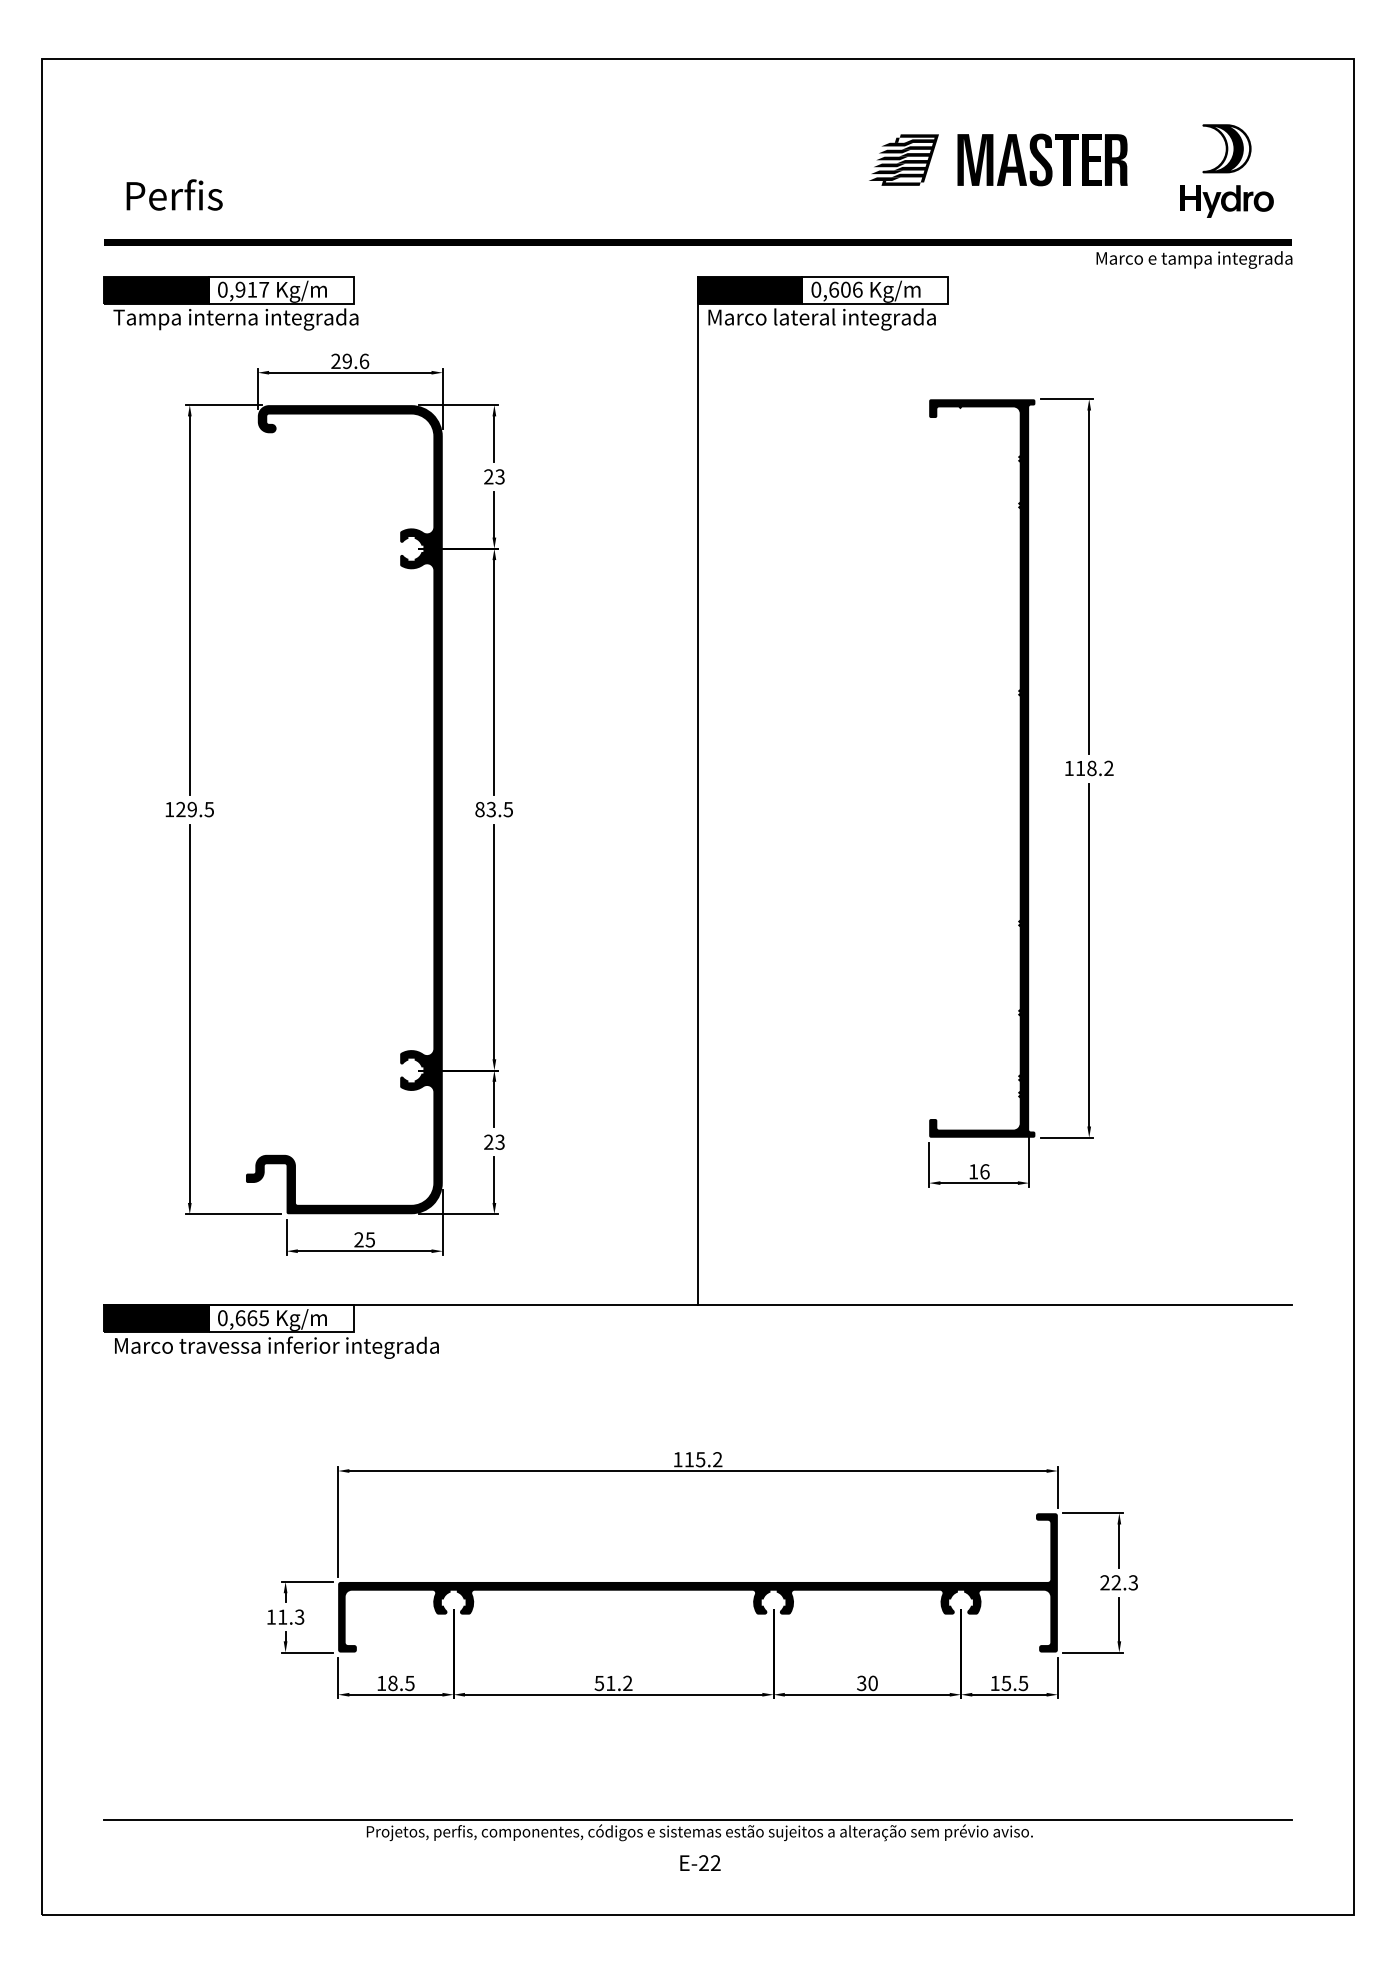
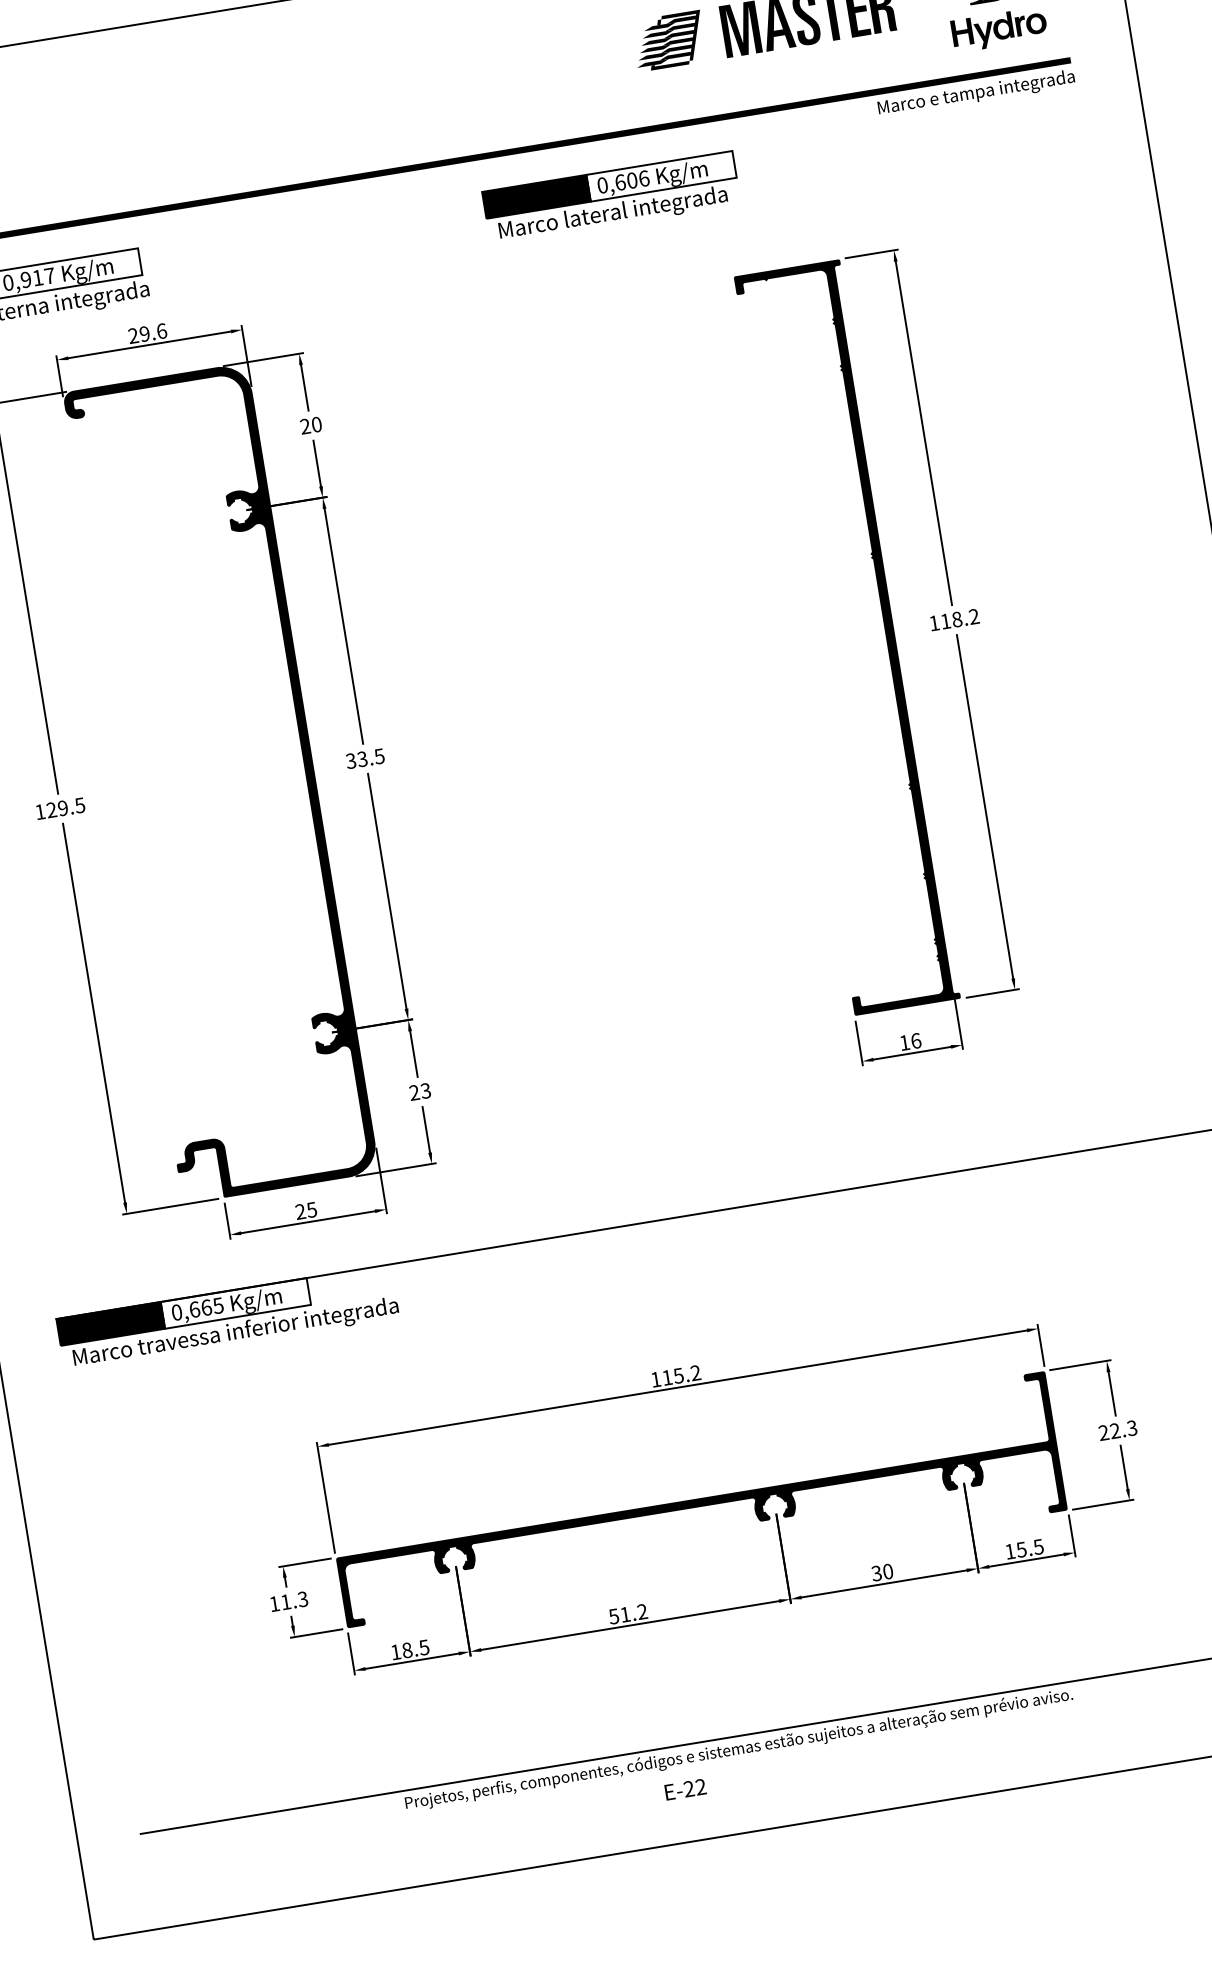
text: (499, 476) -> (316, 424), 23 -> 20
line: (697, 790) -> (565, 706), removed
text: (479, 809) -> (350, 761), 83.5 -> 33.5
text: (700, 1862) -> (685, 1788), moved

